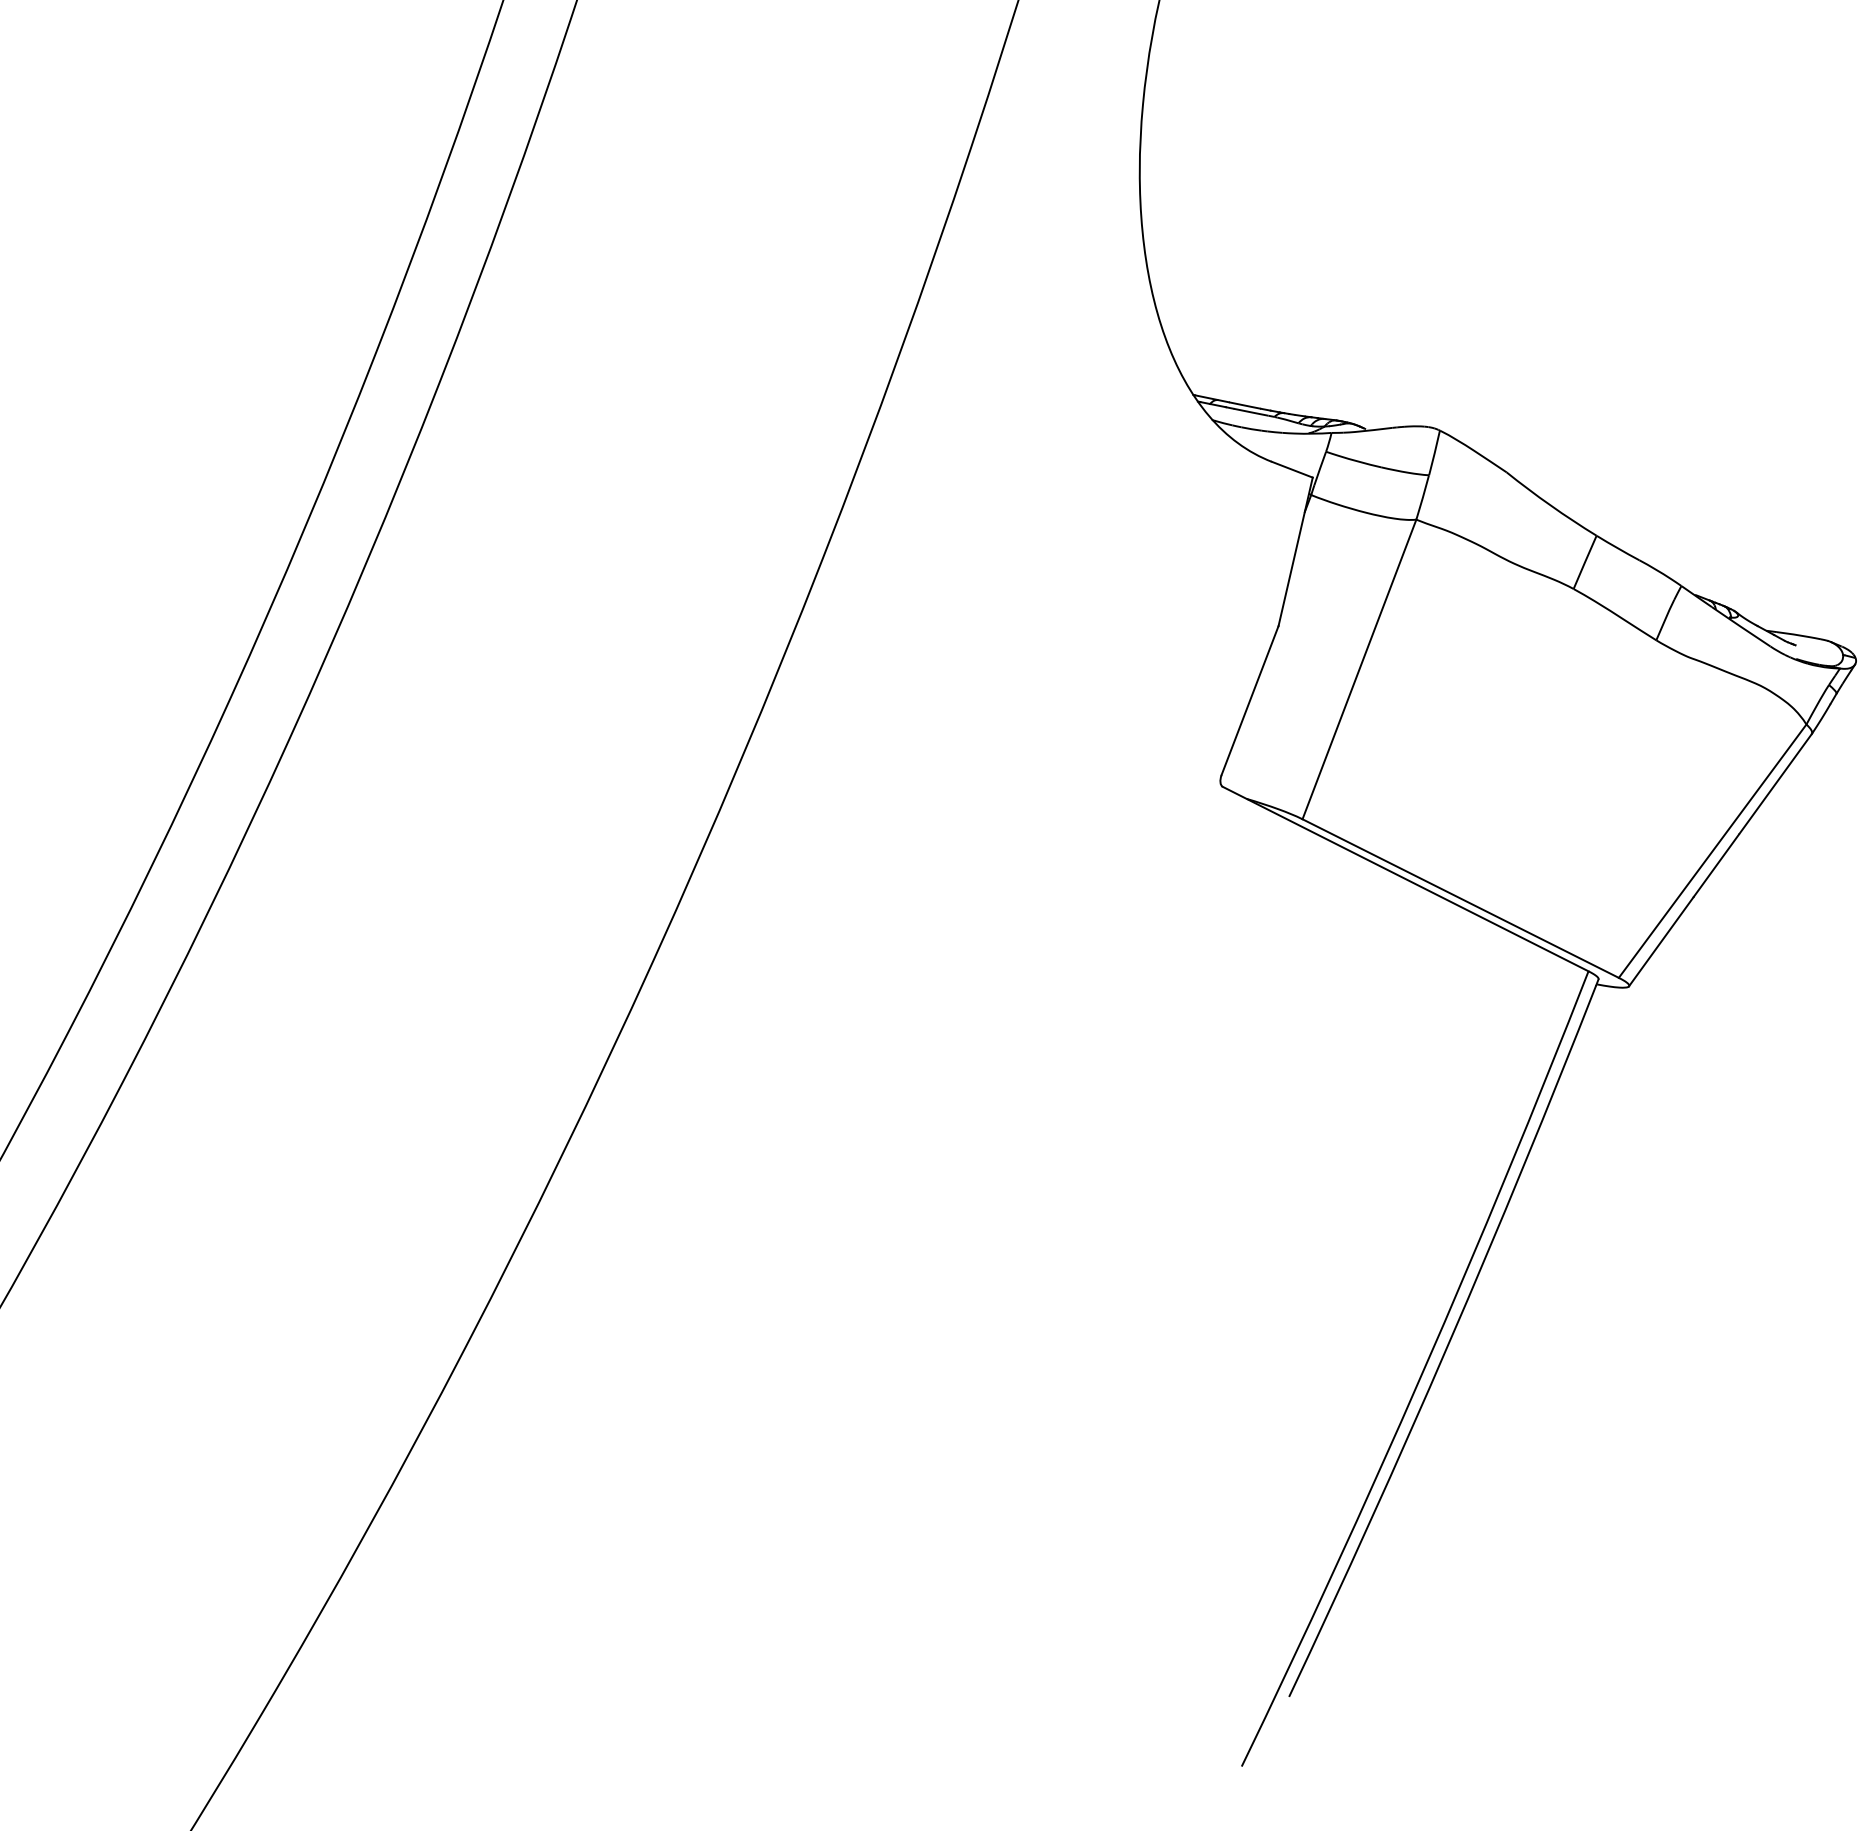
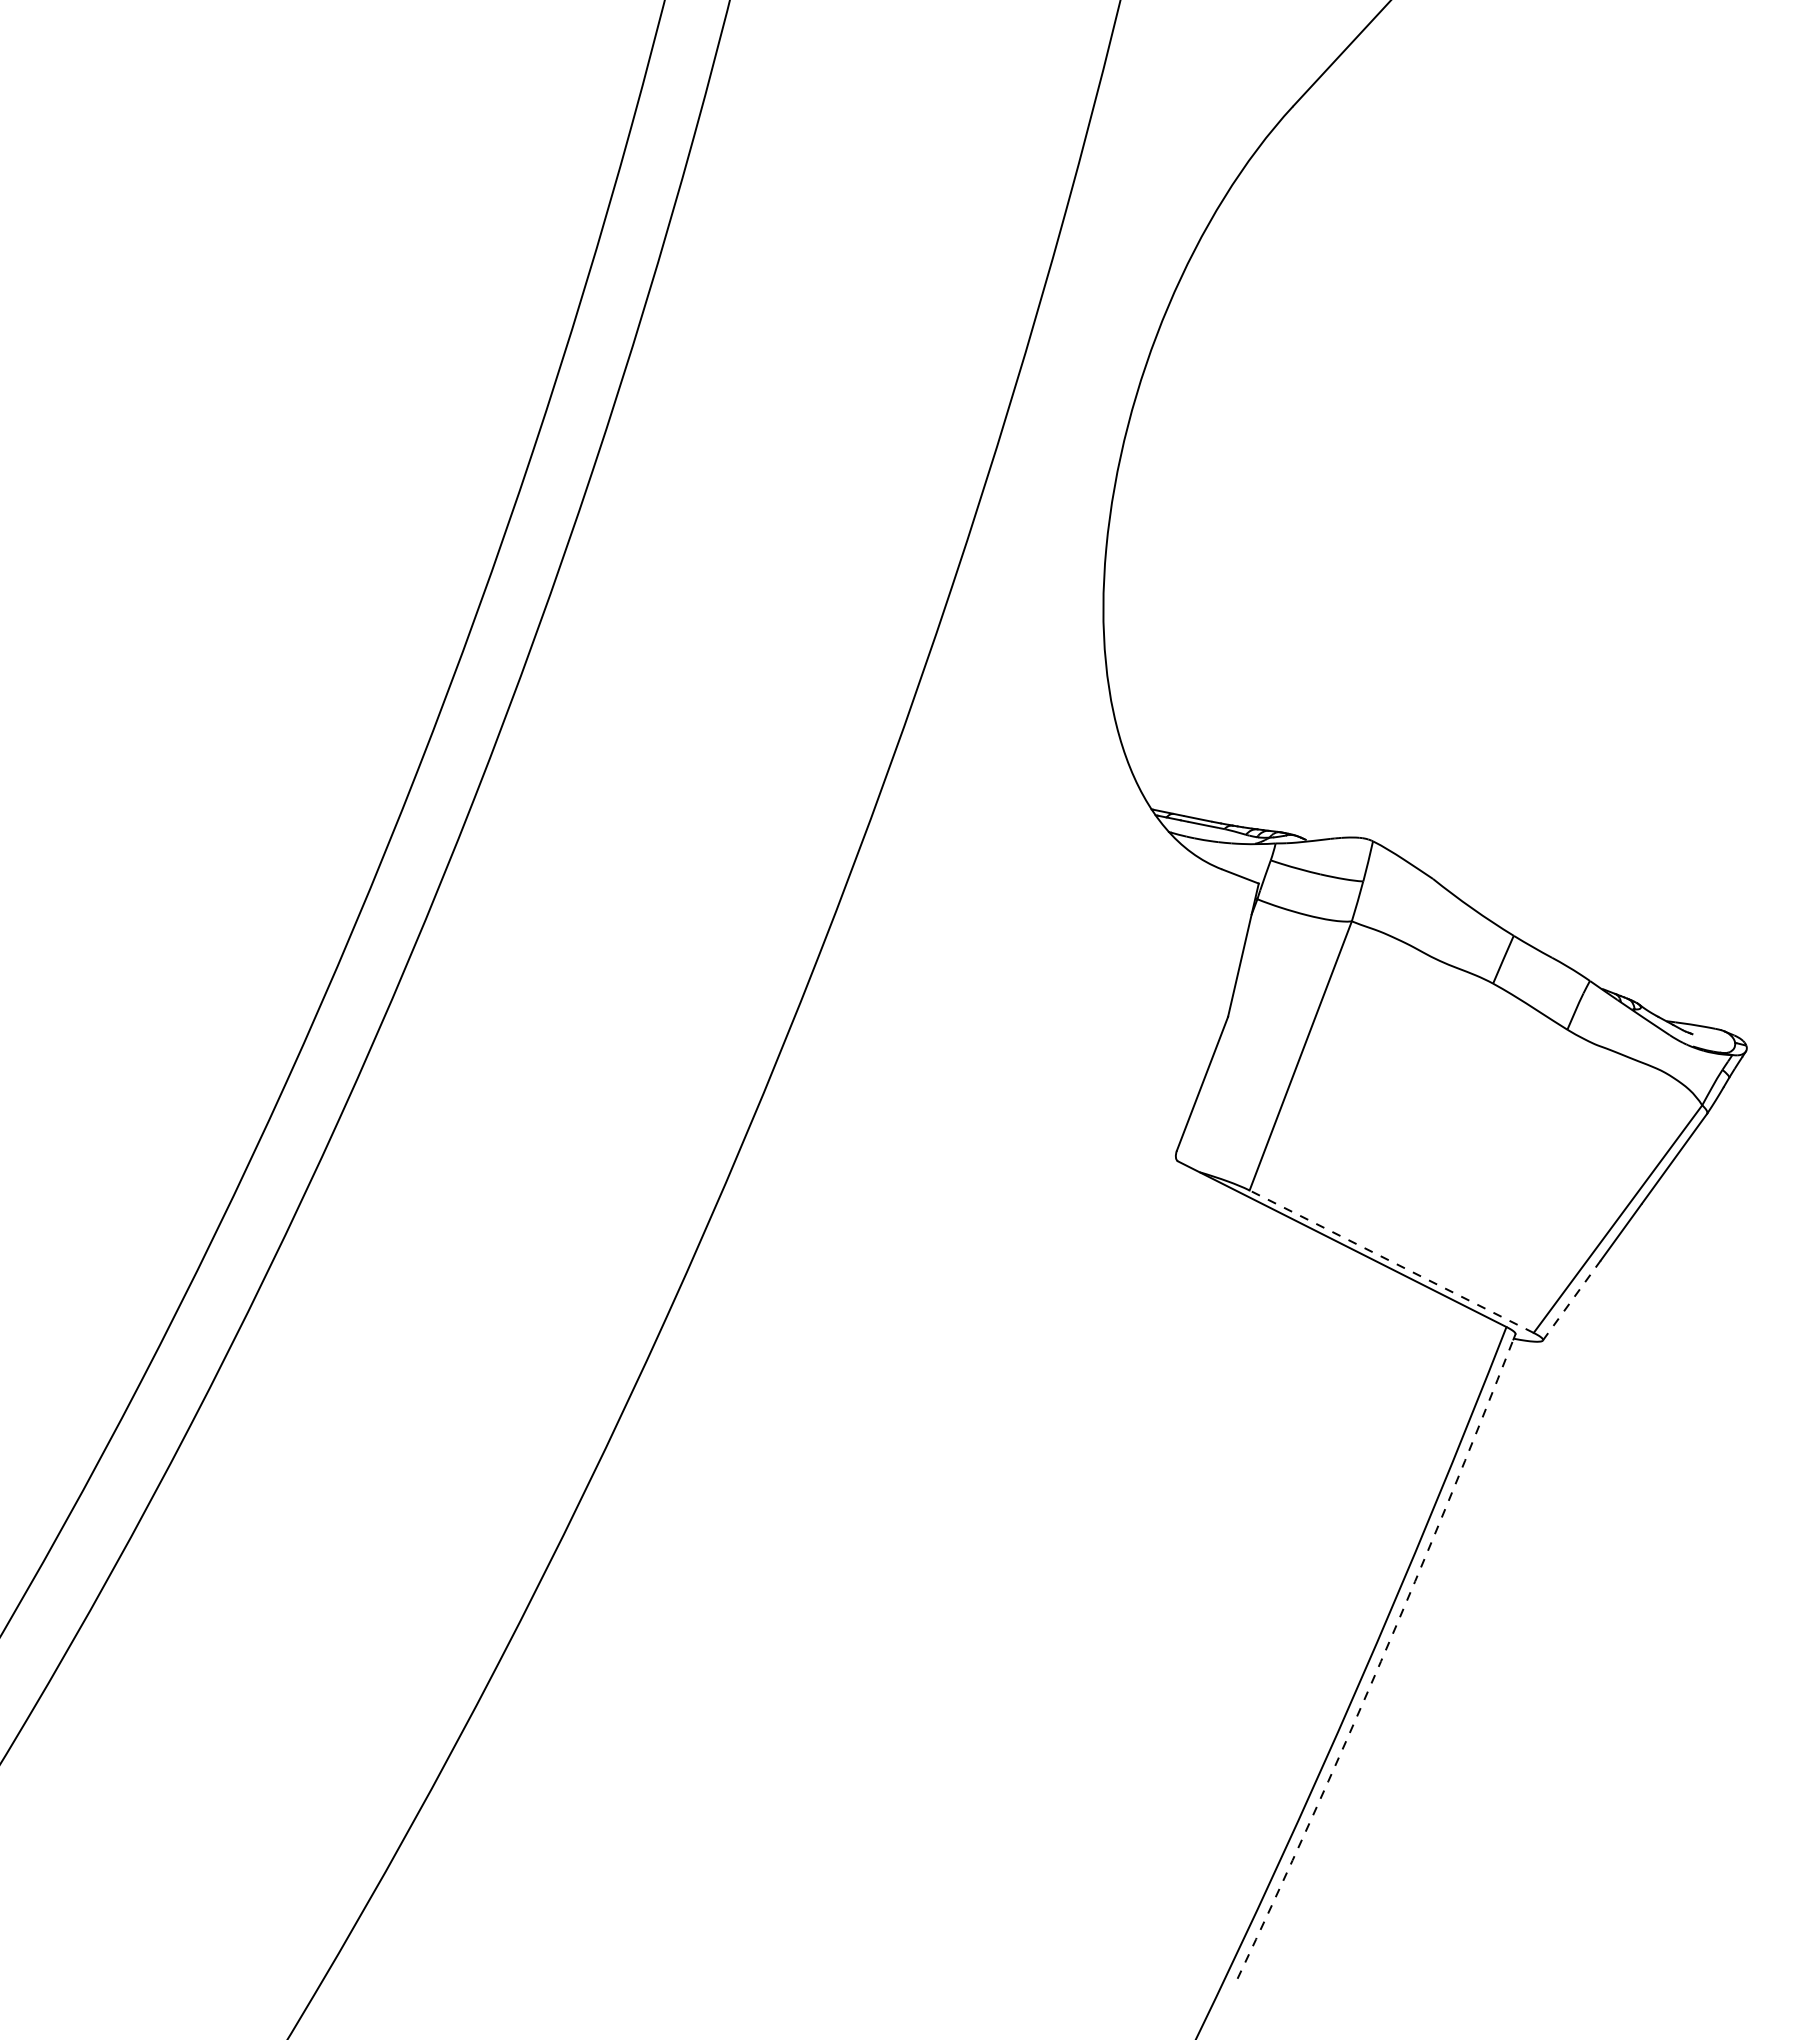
line: (1460, 898) -> (1391, 1261), solid -> dashed
line: (1662, 941) -> (1572, 1300), solid -> dashed
arc: (1448, 1343) -> (1380, 1661), solid -> dashed

